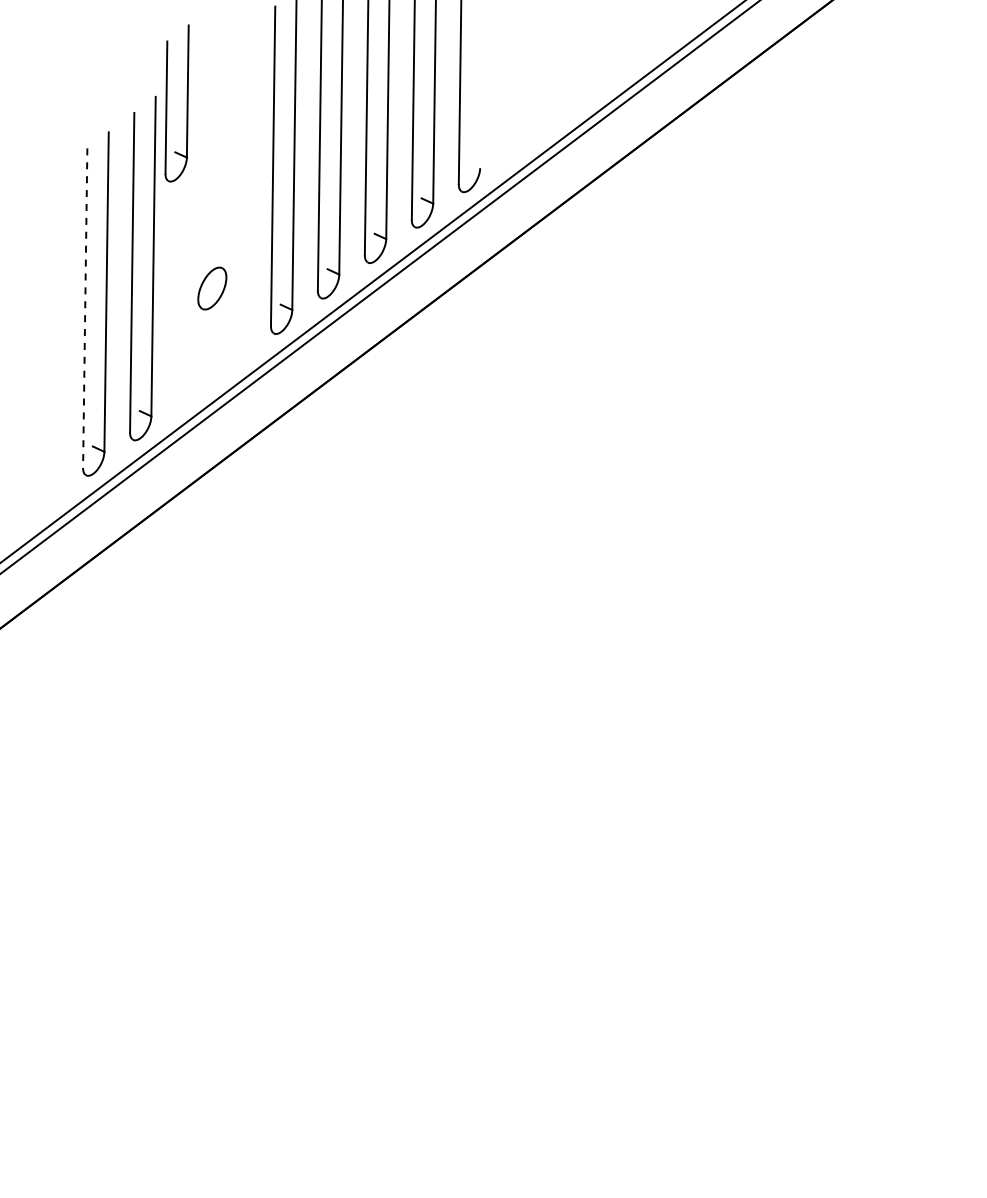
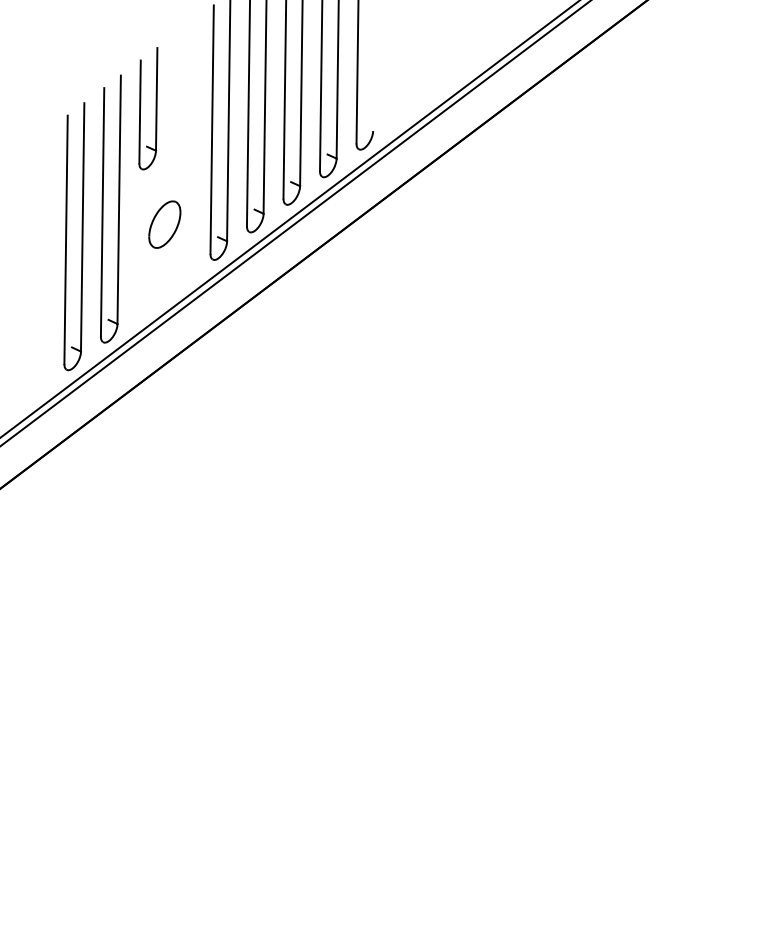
part: (167, 103) -> (140, 108), moved
part: (212, 288) -> (165, 224), size x1.43
line: (85, 308) -> (66, 240), dashed -> solid

